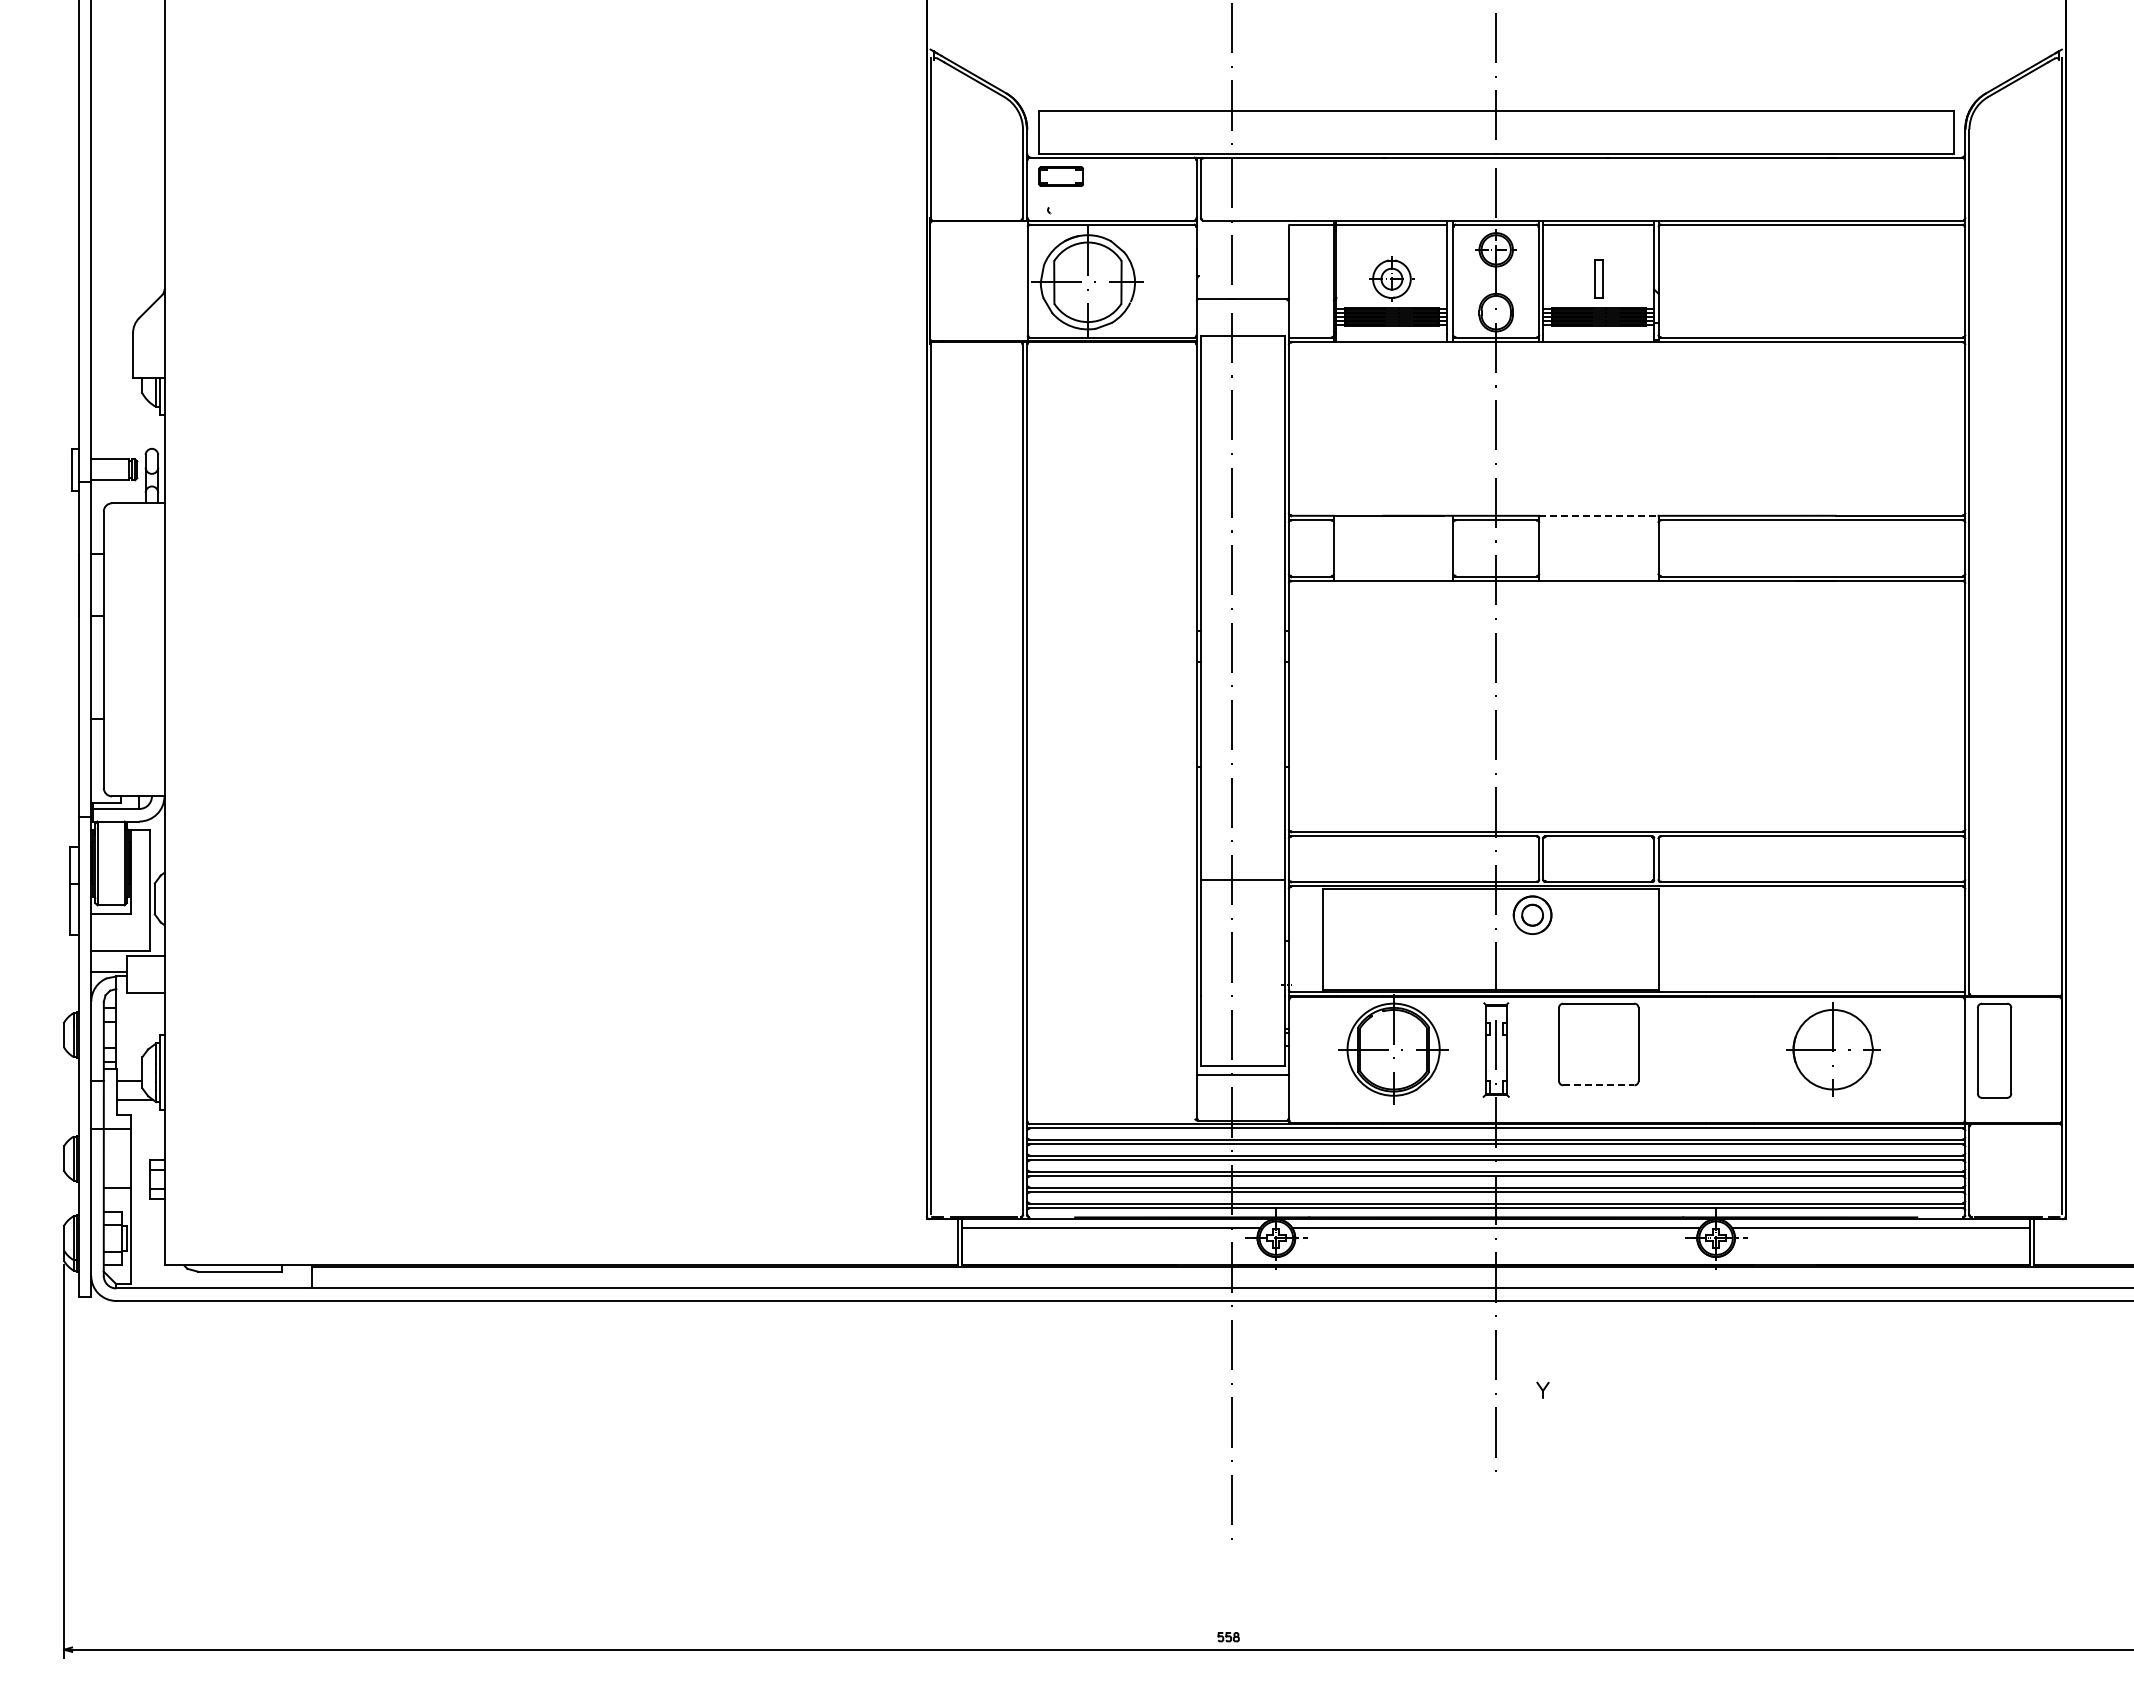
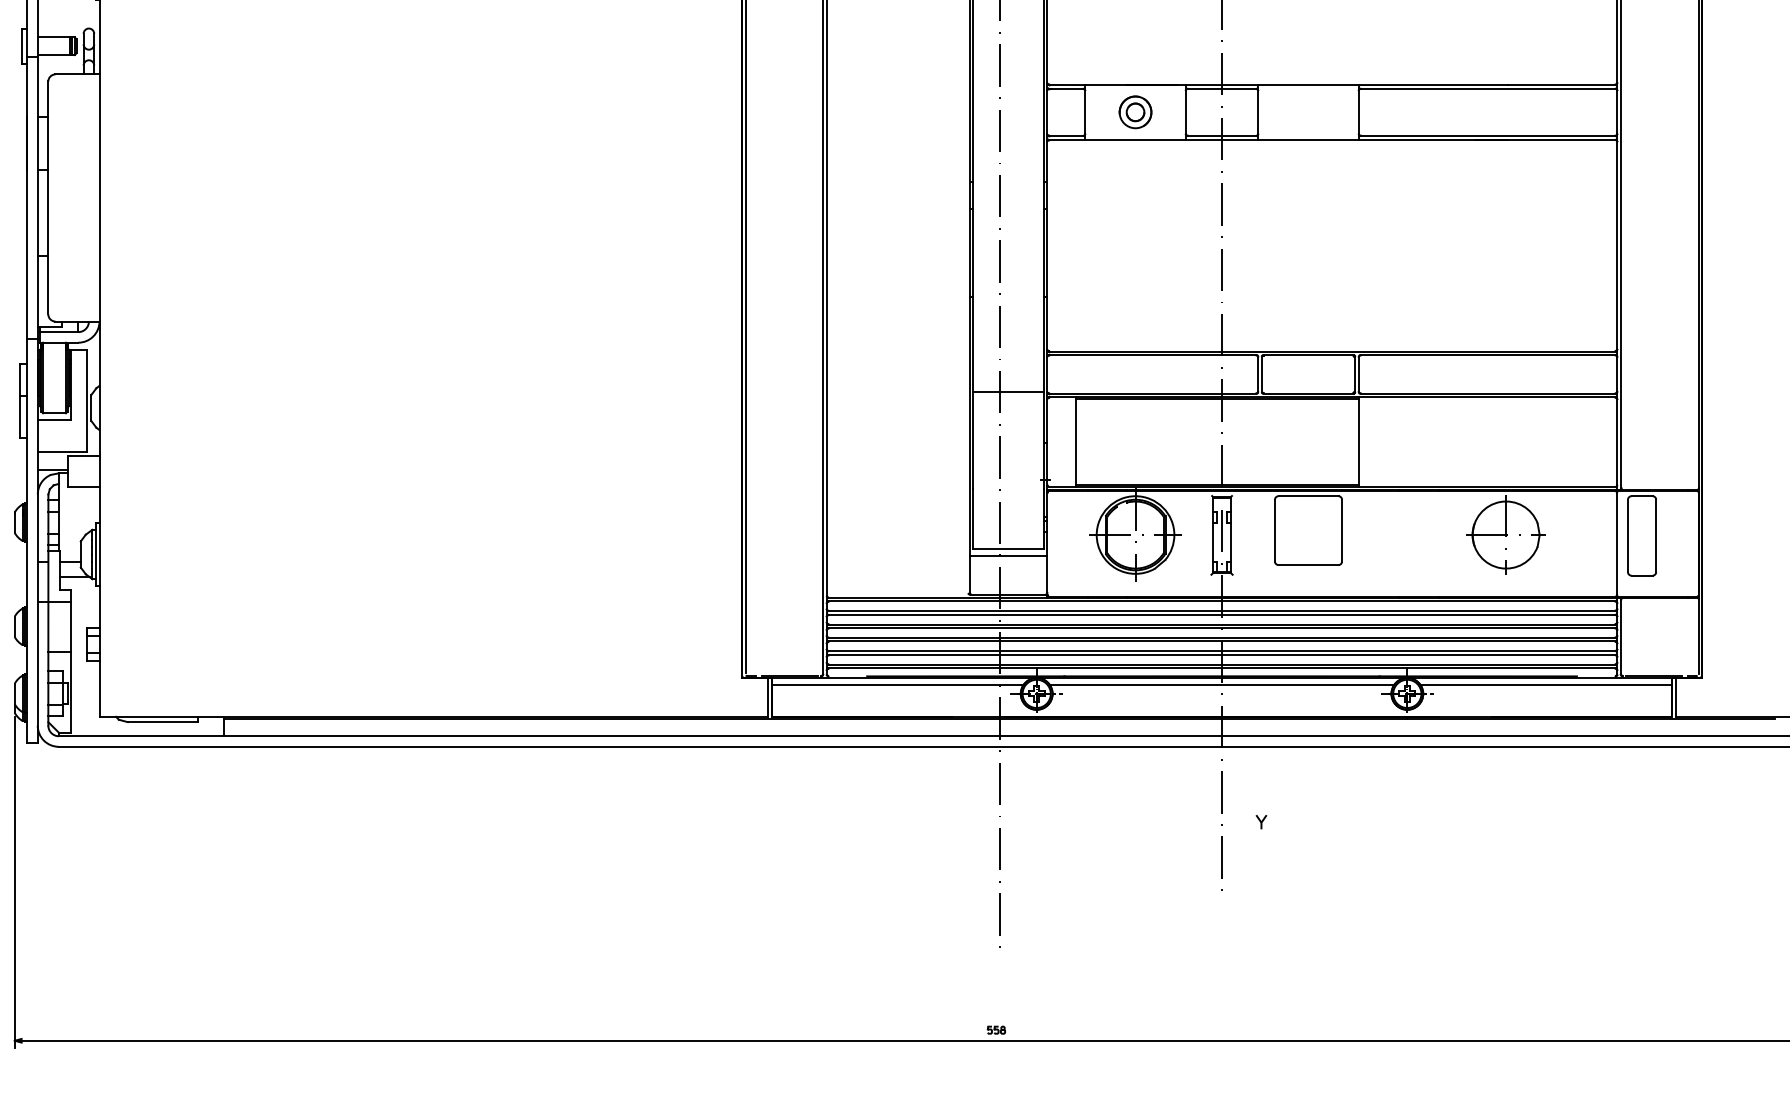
line: (1598, 515) -> (1308, 84), dashed -> solid
part: (1532, 914) -> (1135, 111), moved
line: (1598, 1085) -> (1308, 565), dashed -> solid

